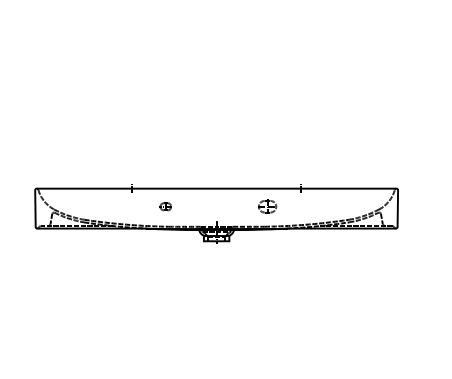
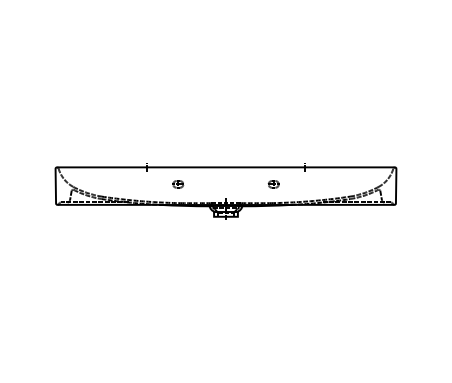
part: (267, 206) -> (273, 184), size x0.62

